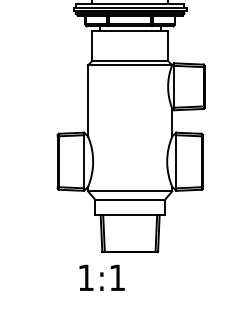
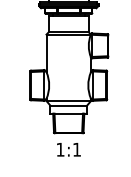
text: (101, 277) -> (68, 149), moved

